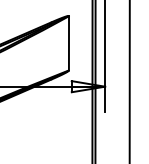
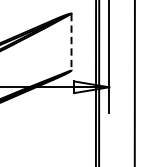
line: (68, 43) -> (71, 42), solid -> dashed

